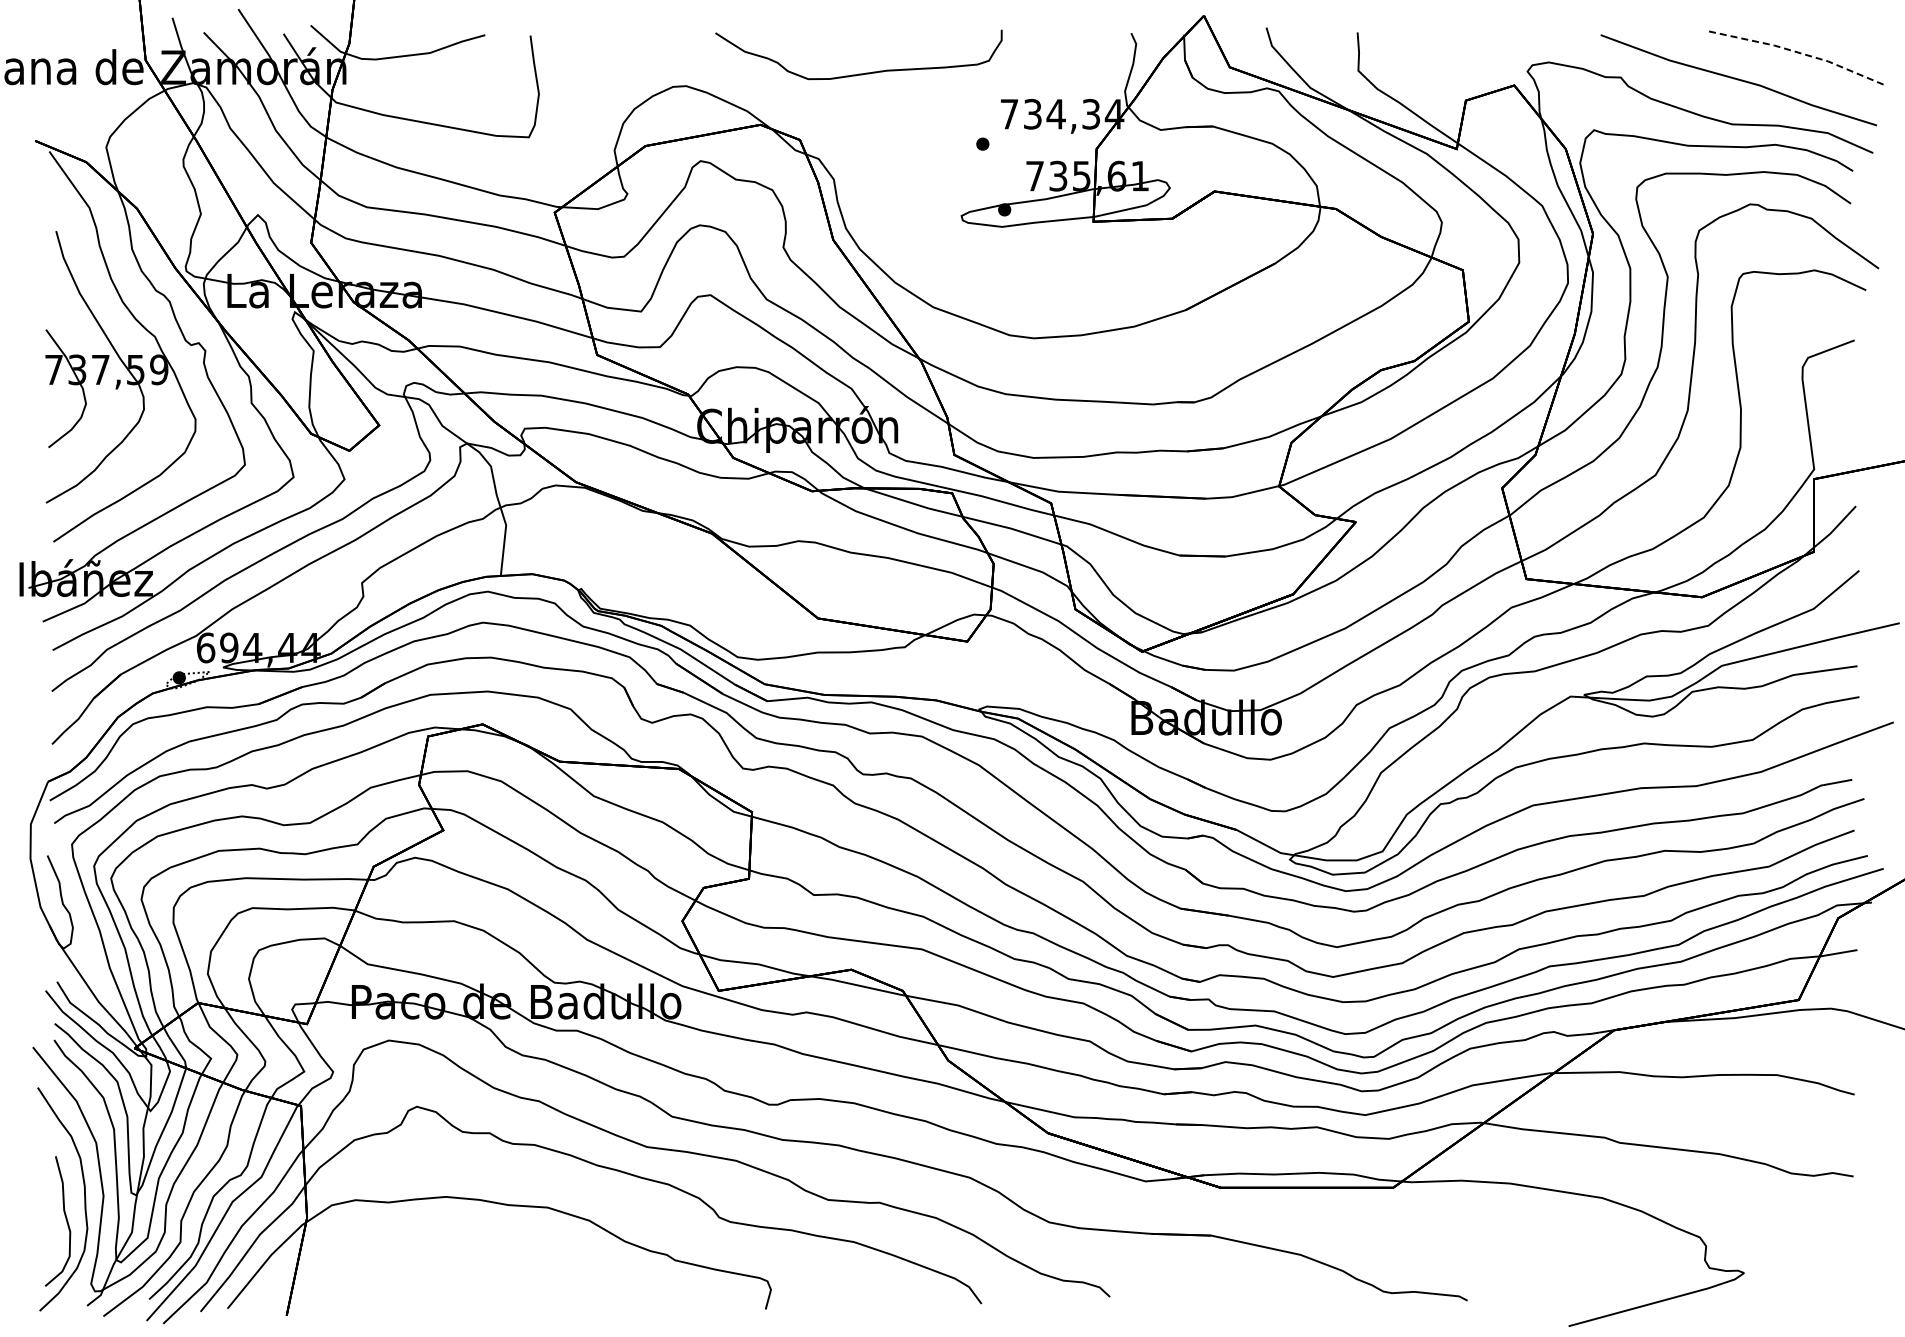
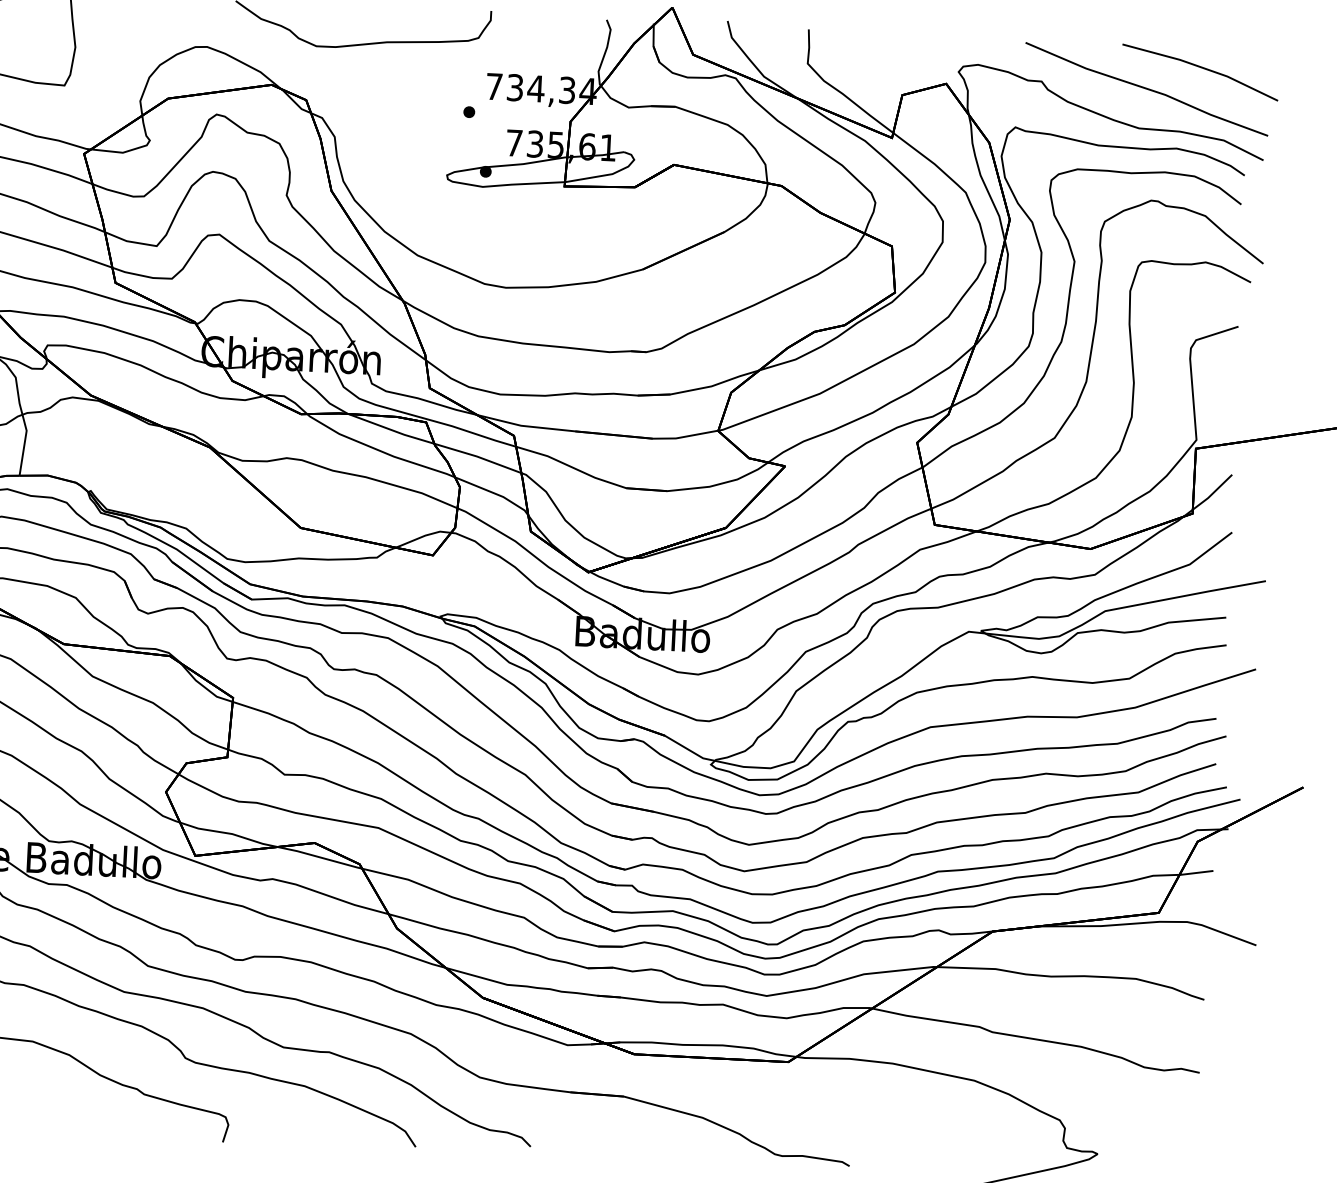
line: (1799, 53) -> (1202, 68), dashed -> solid

